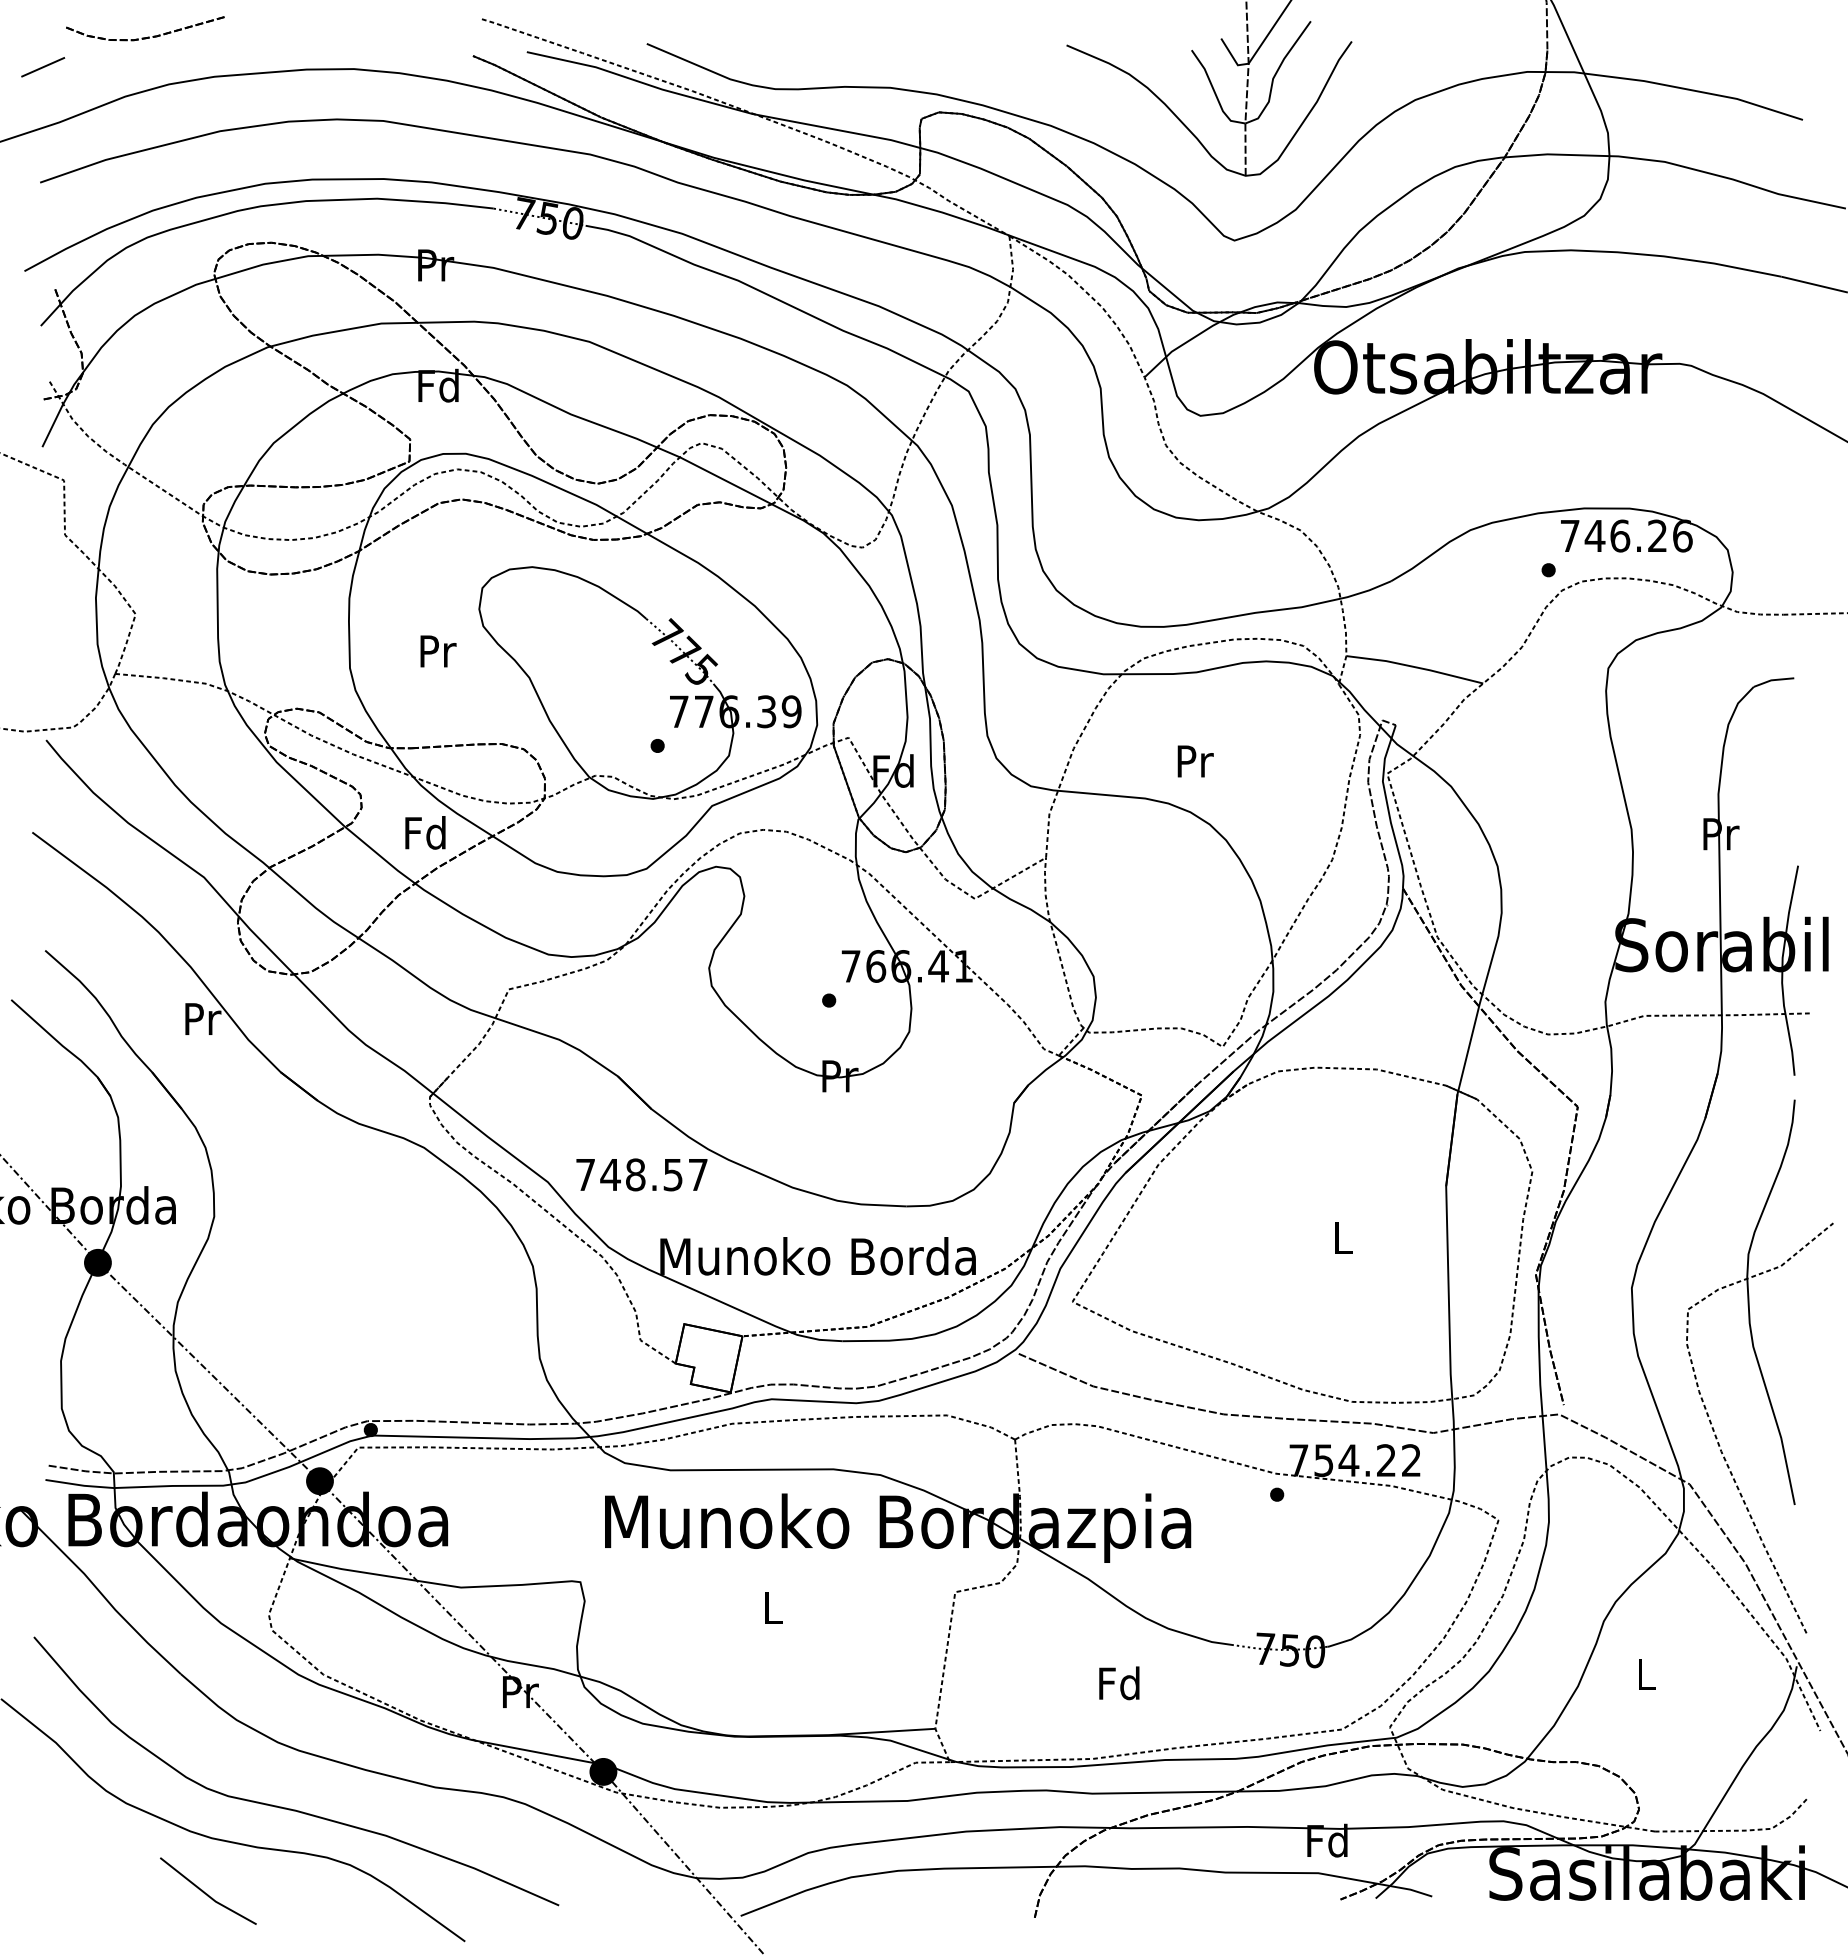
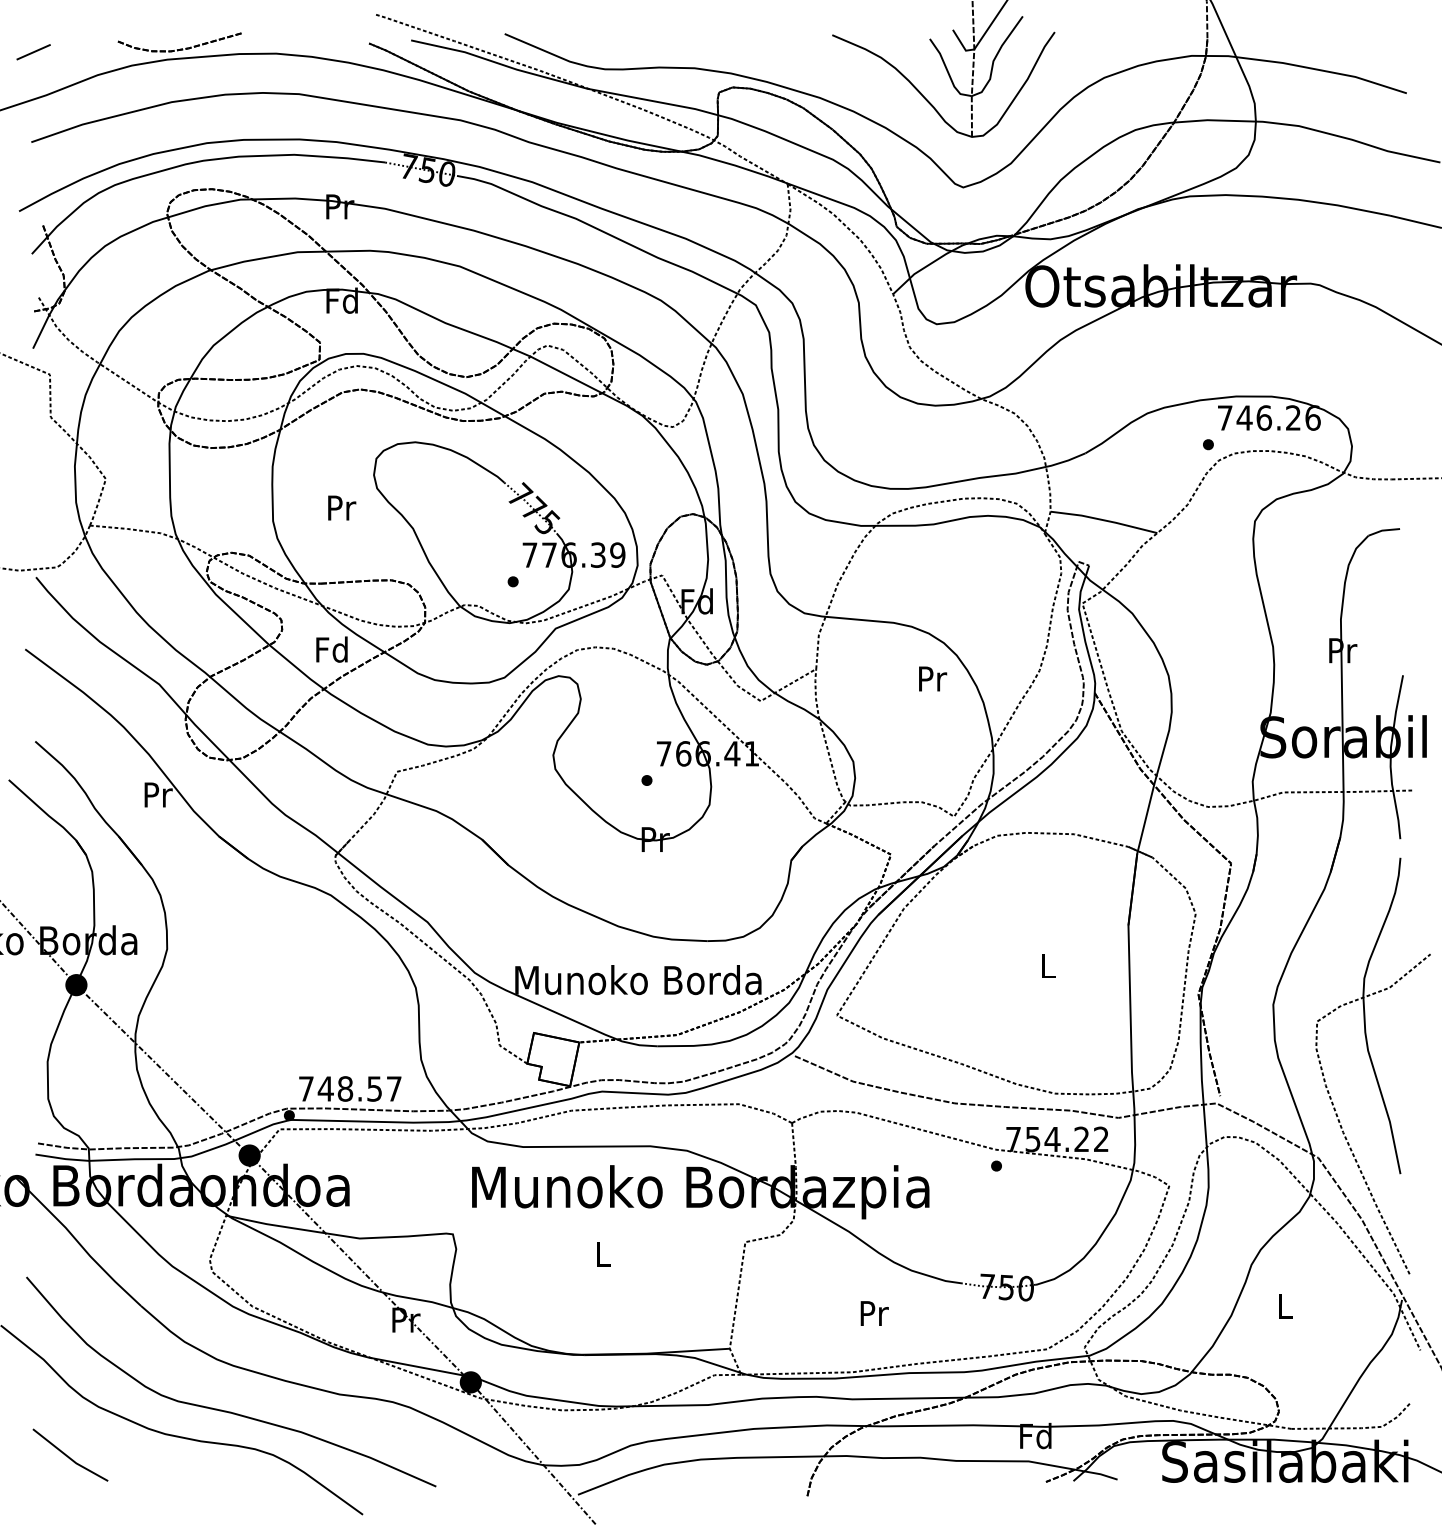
part: (147, 36) -> (181, 48), moved
text: (1195, 761) -> (932, 679), moved
text: (641, 1174) -> (349, 1088), moved
text: (1119, 1683) -> (873, 1313), Fd -> Pr
line: (207, 1893) -> (69, 1456), moved

